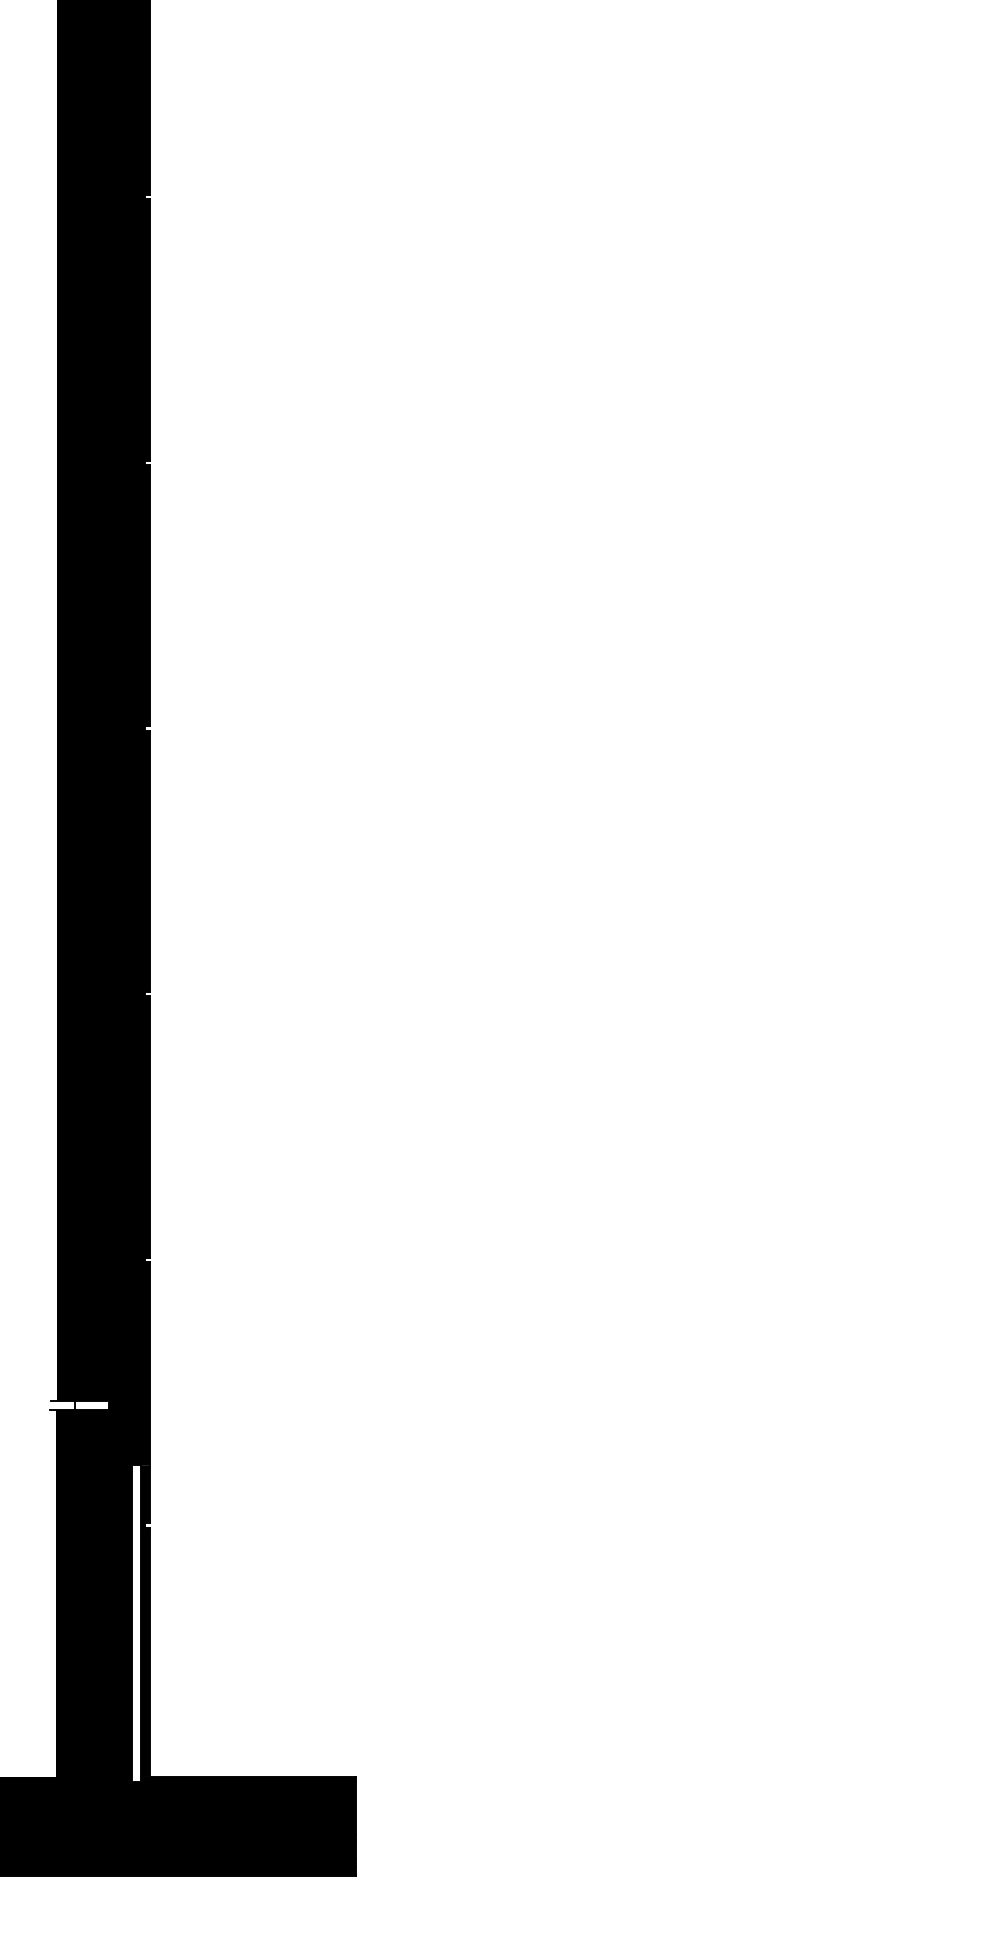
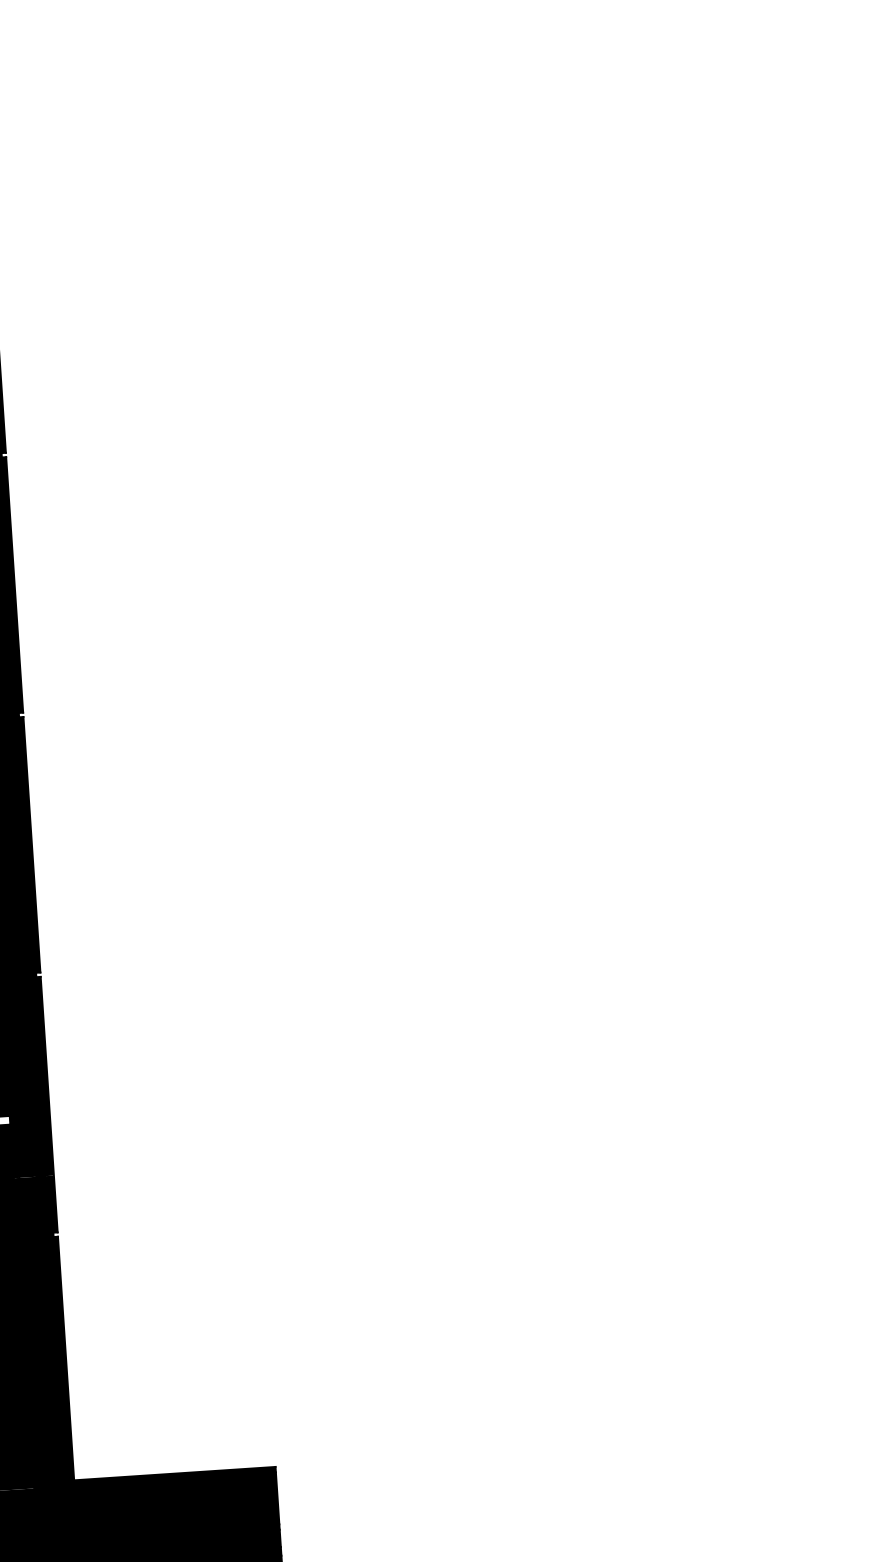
fill: (136, 1623) -> (51, 1331), added

